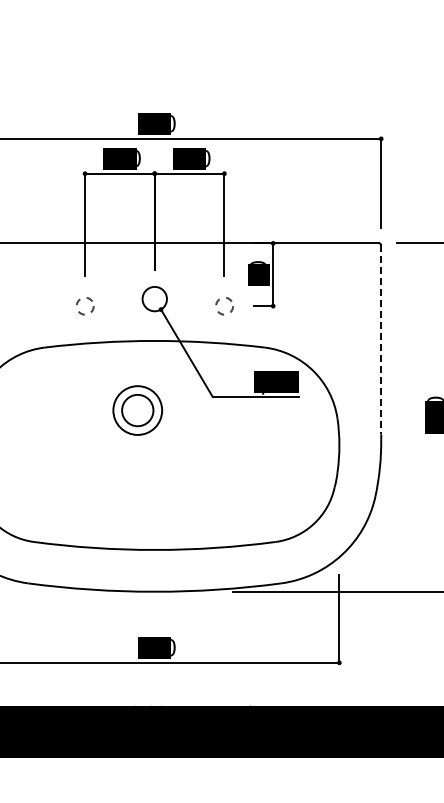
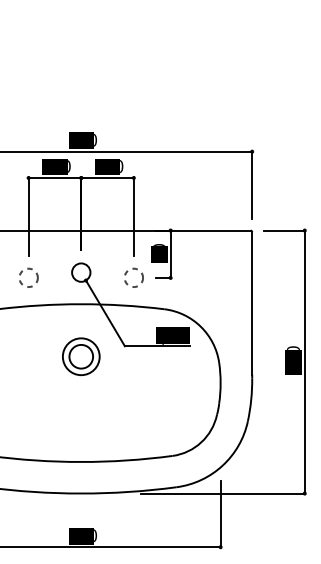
circle: (85, 306) -> (28, 278), size x1.43
circle: (224, 306) -> (133, 278), size x1.43
line: (381, 340) -> (252, 303), dashed -> solid
part: (137, 410) -> (81, 356), moved

